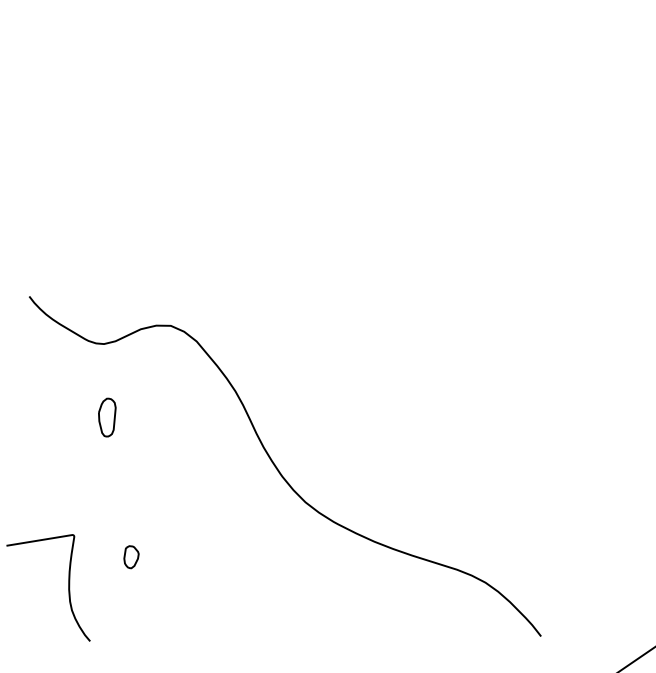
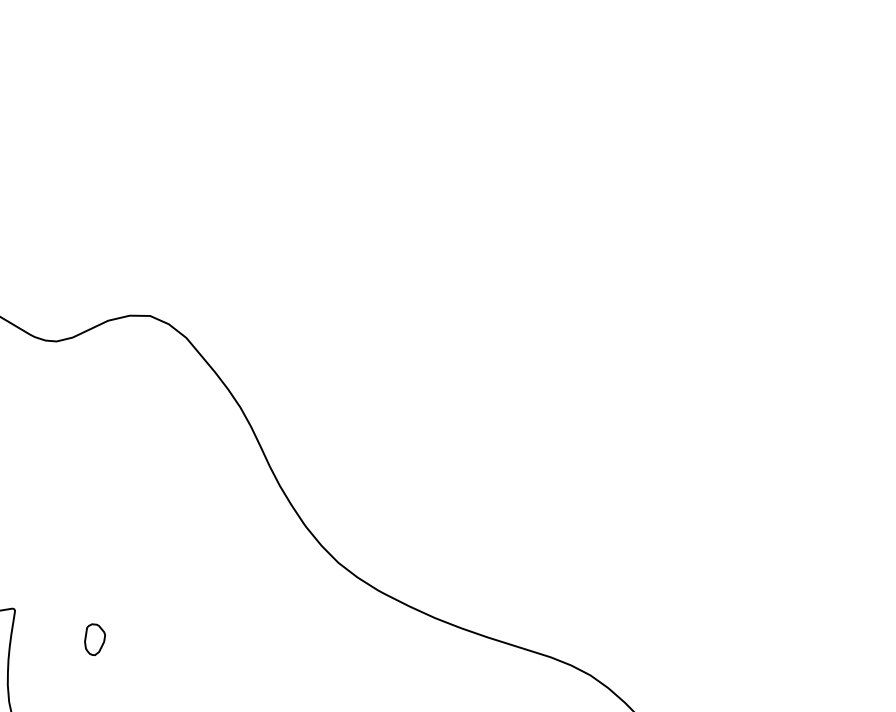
part: (107, 417) -> (61, 444), removed

